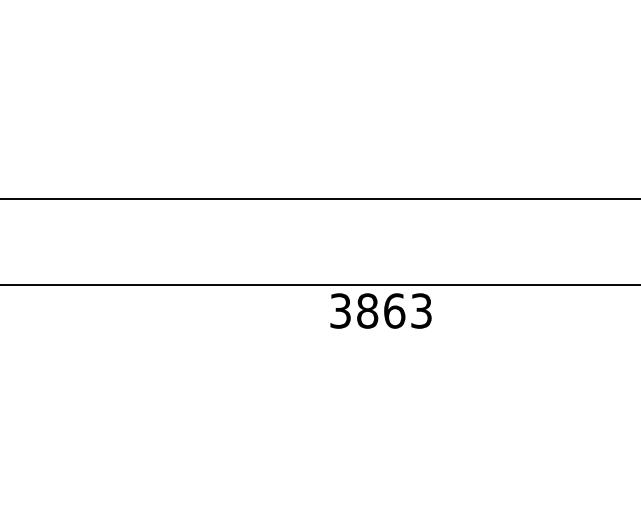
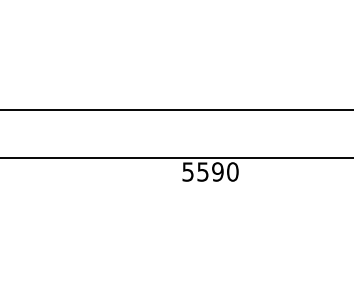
text: (381, 310) -> (210, 171), 3863 -> 5590

